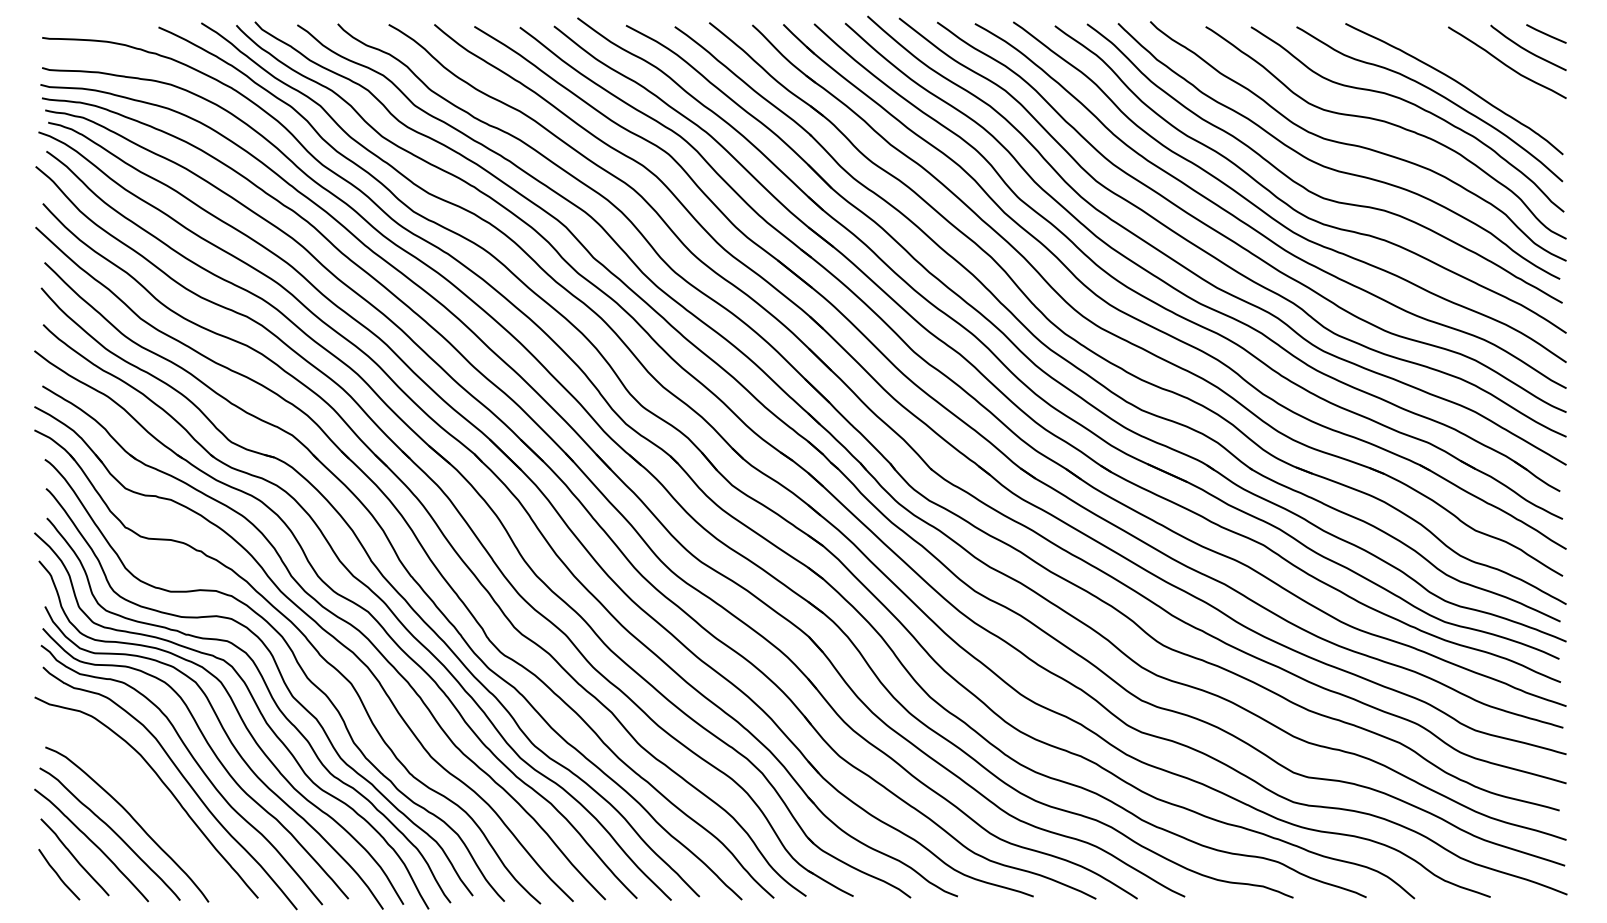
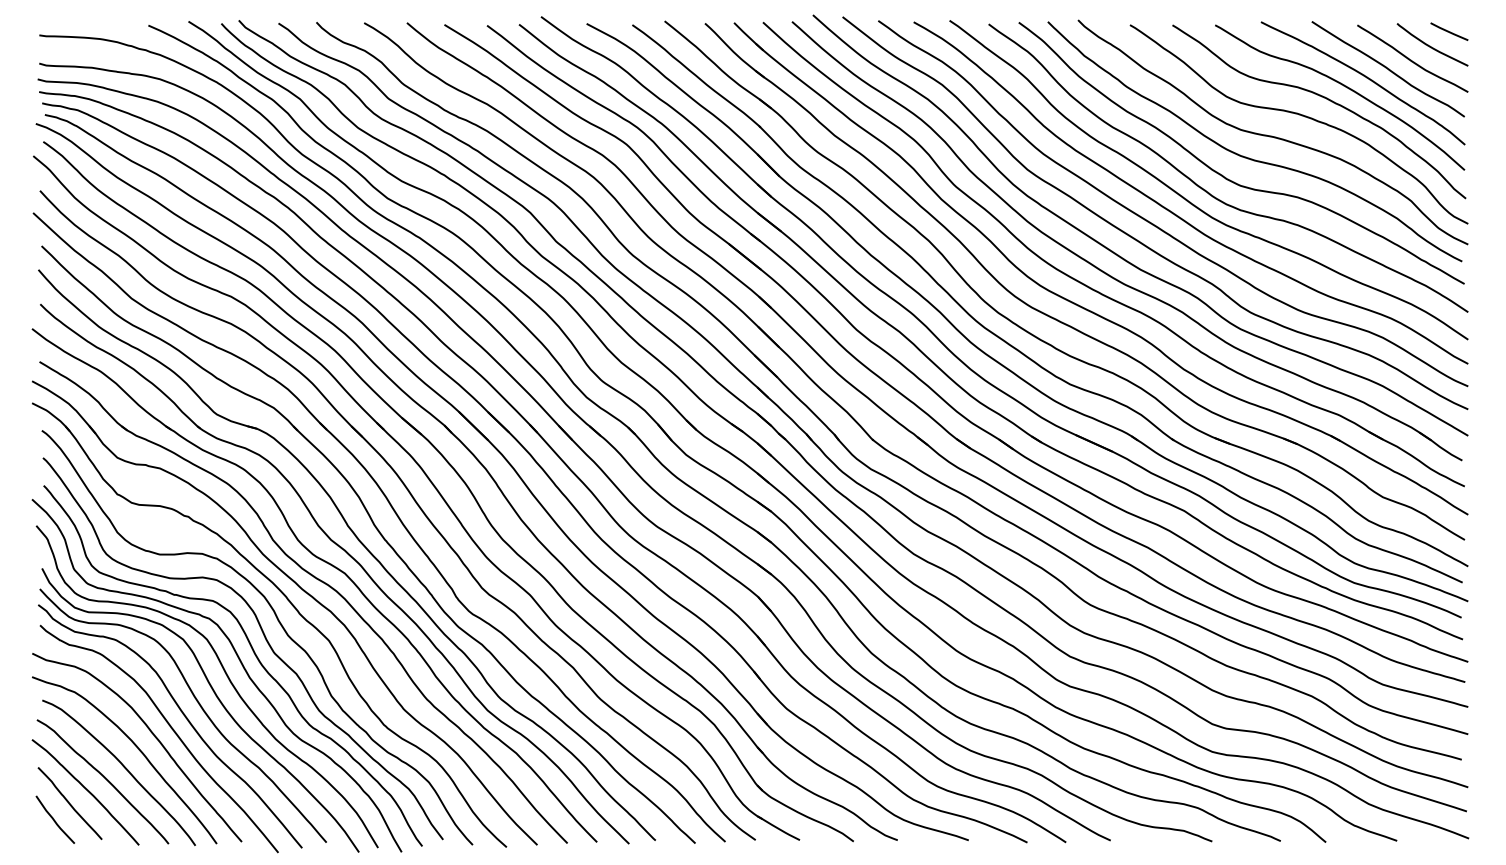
curve: (1480, 73) -> (1387, 68), added
curve: (145, 797) -> (136, 747), added

